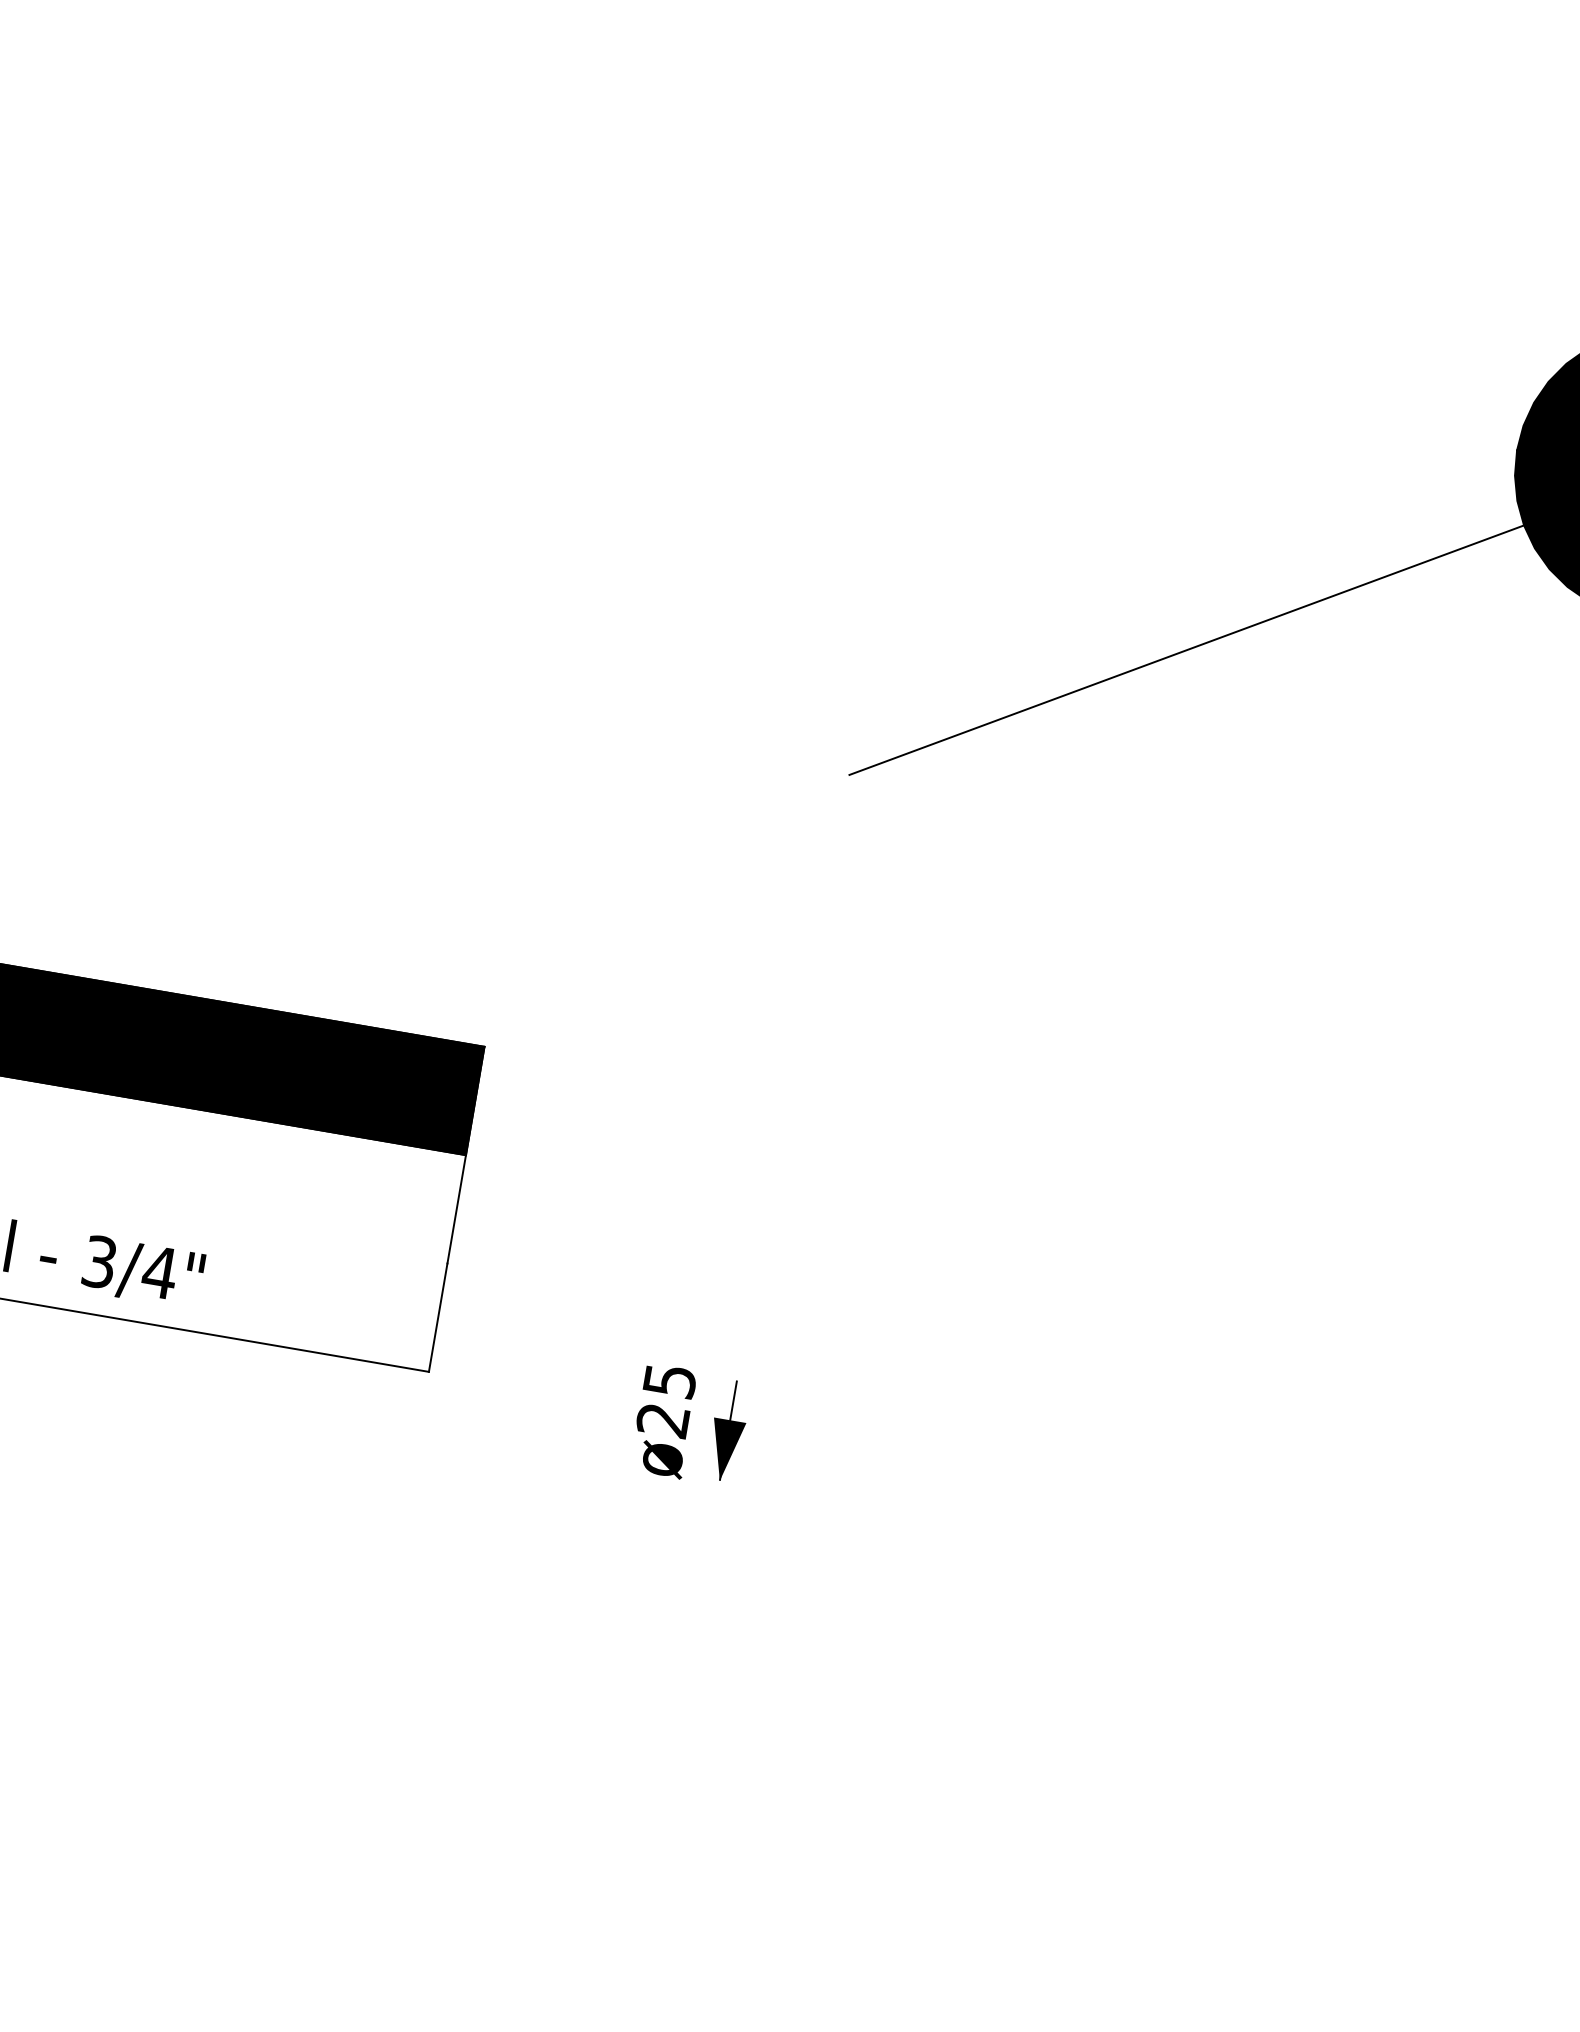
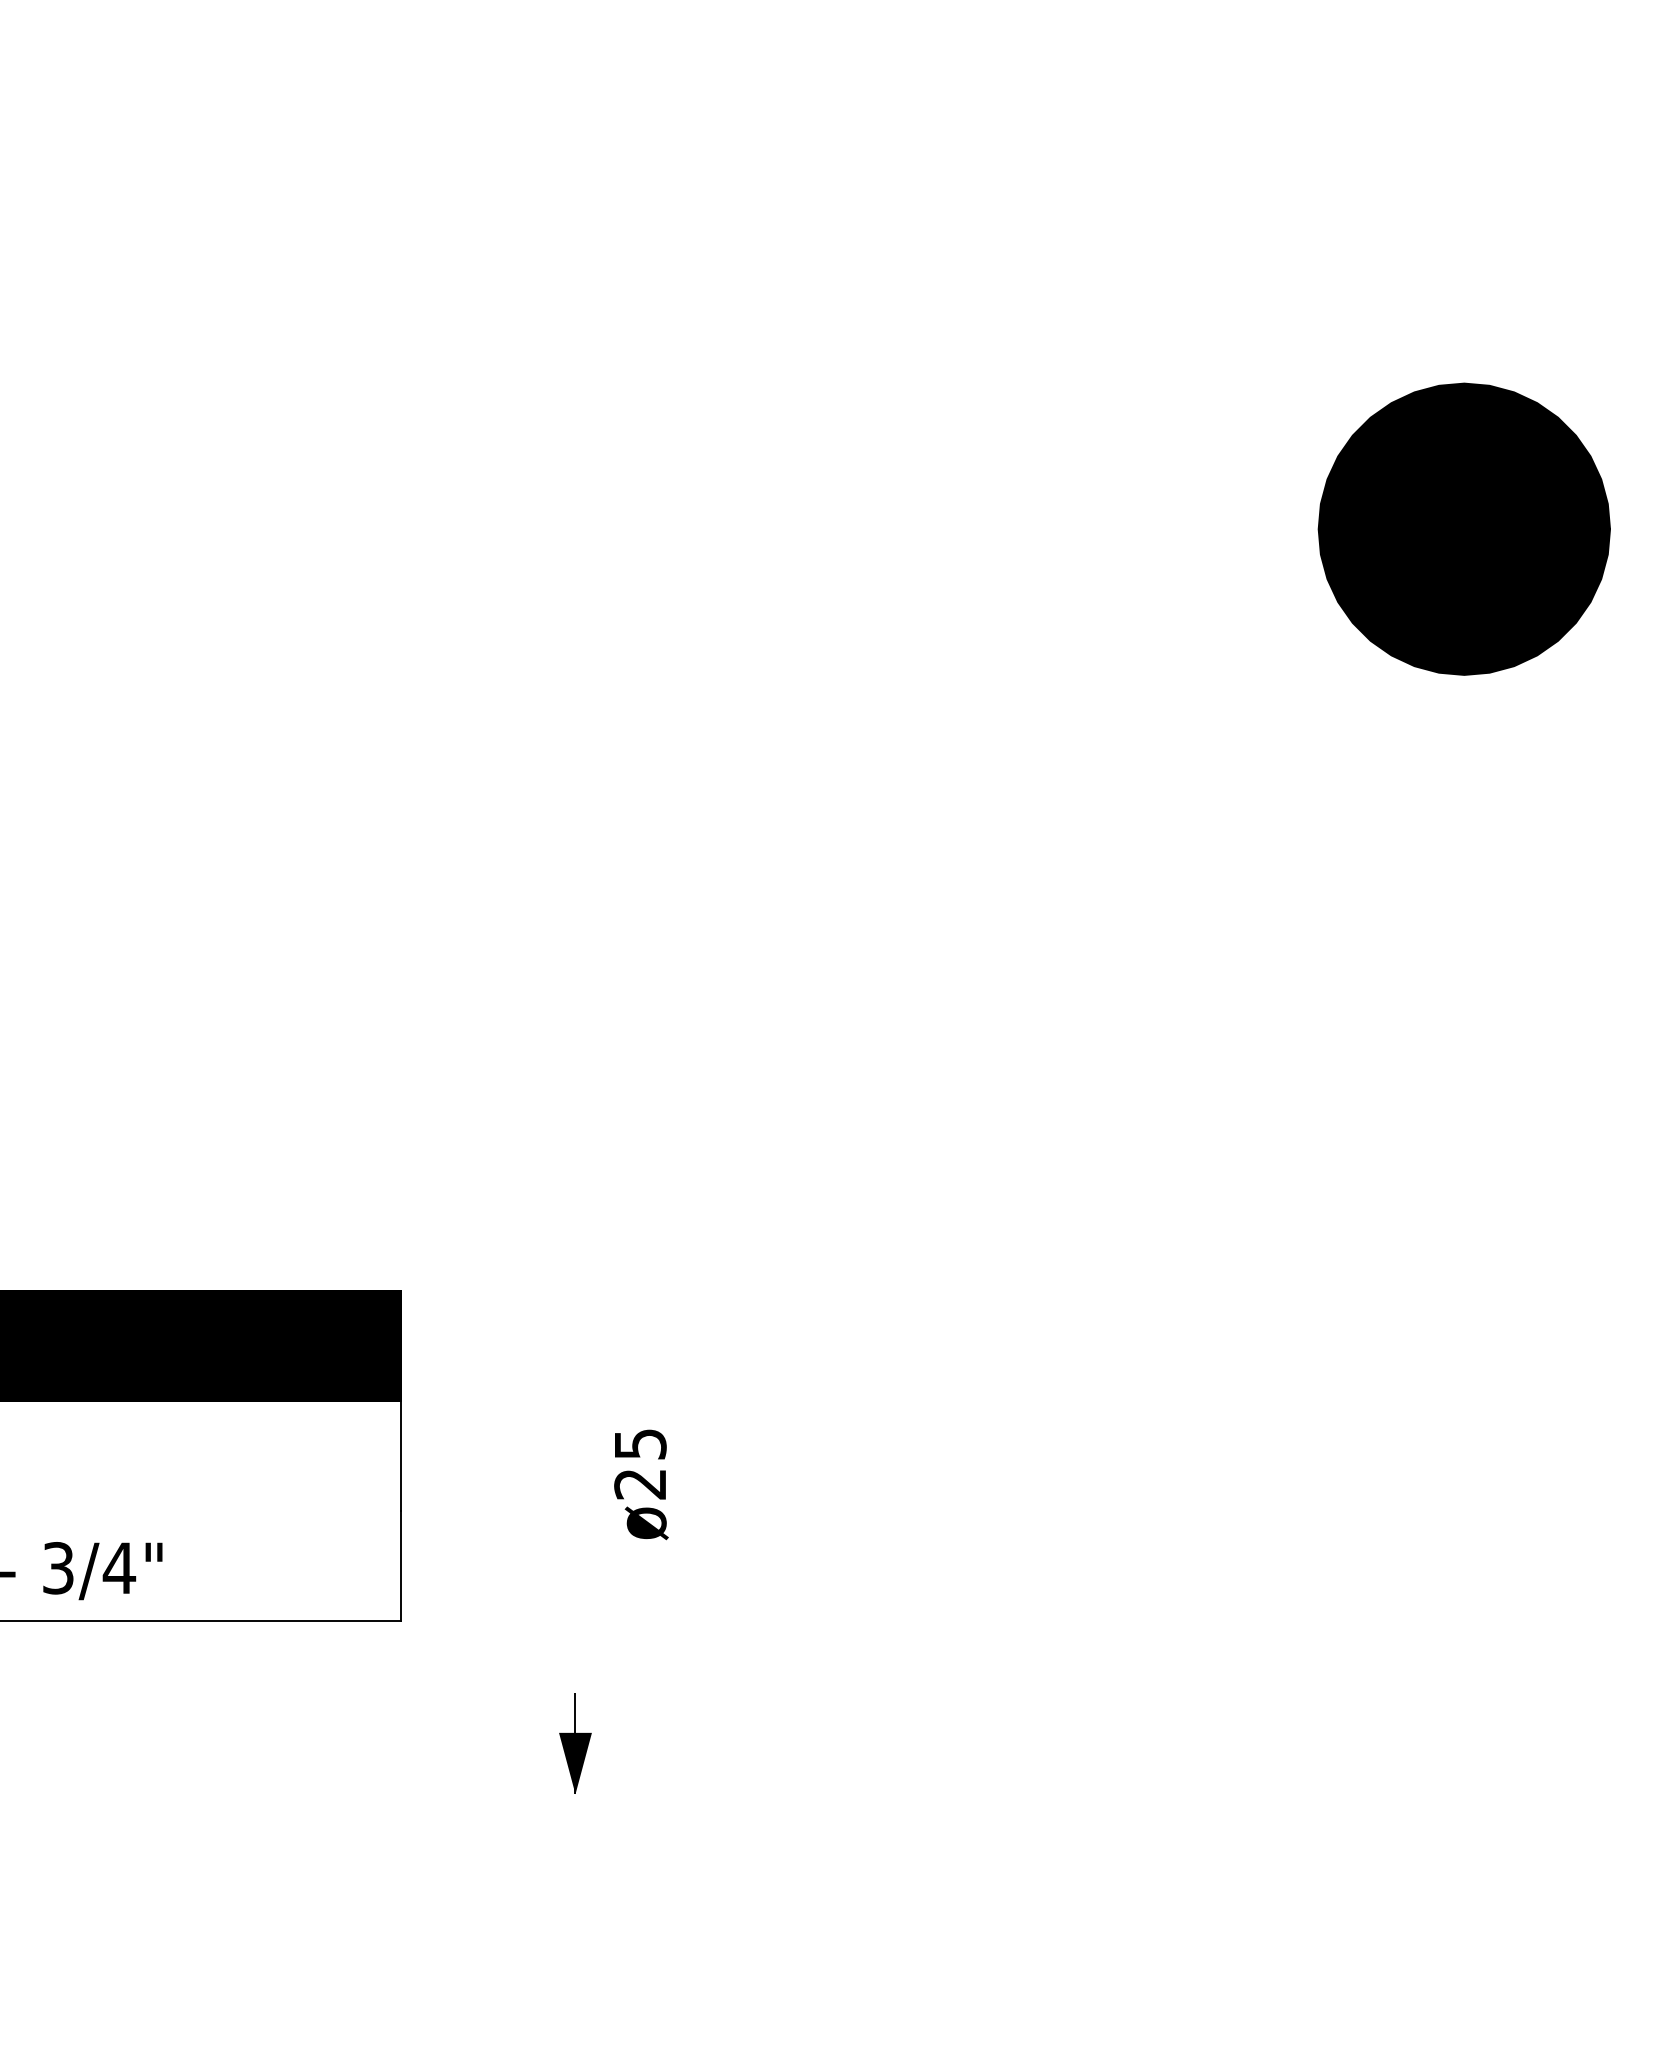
line: (1186, 649) -> (1026, 781), removed
text: (664, 1420) -> (641, 1484), moved
part: (728, 1430) -> (575, 1743), moved

